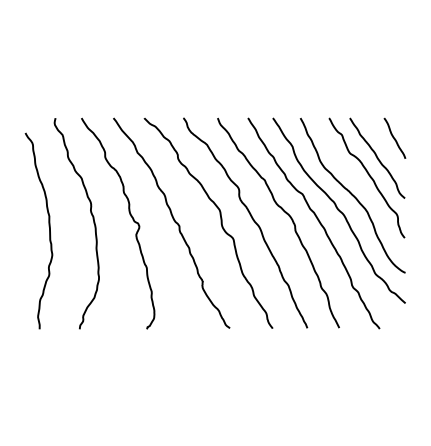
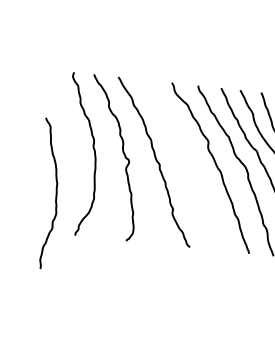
curve: (220, 223) -> (191, 166), removed
curve: (48, 226) -> (55, 191), moved

